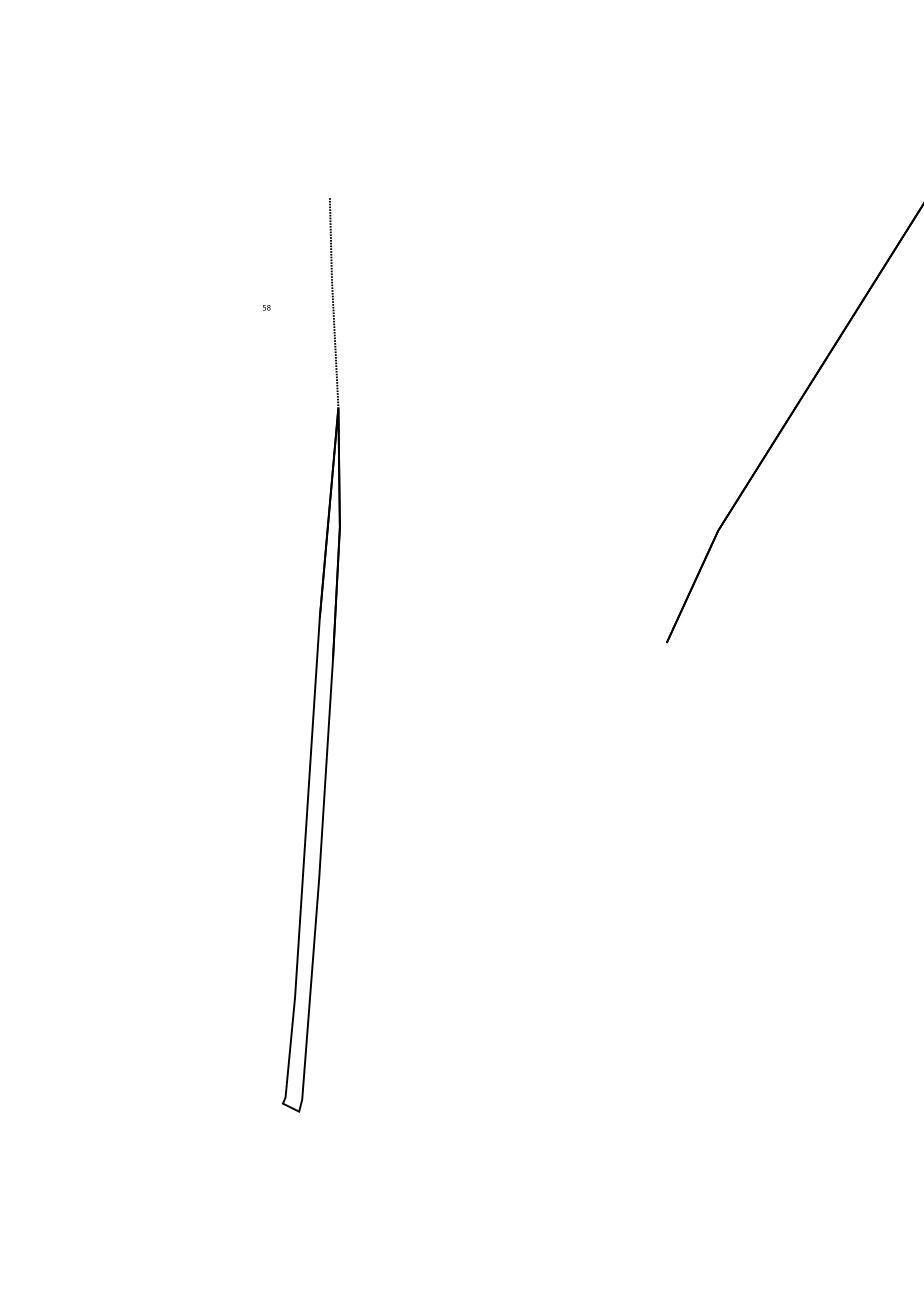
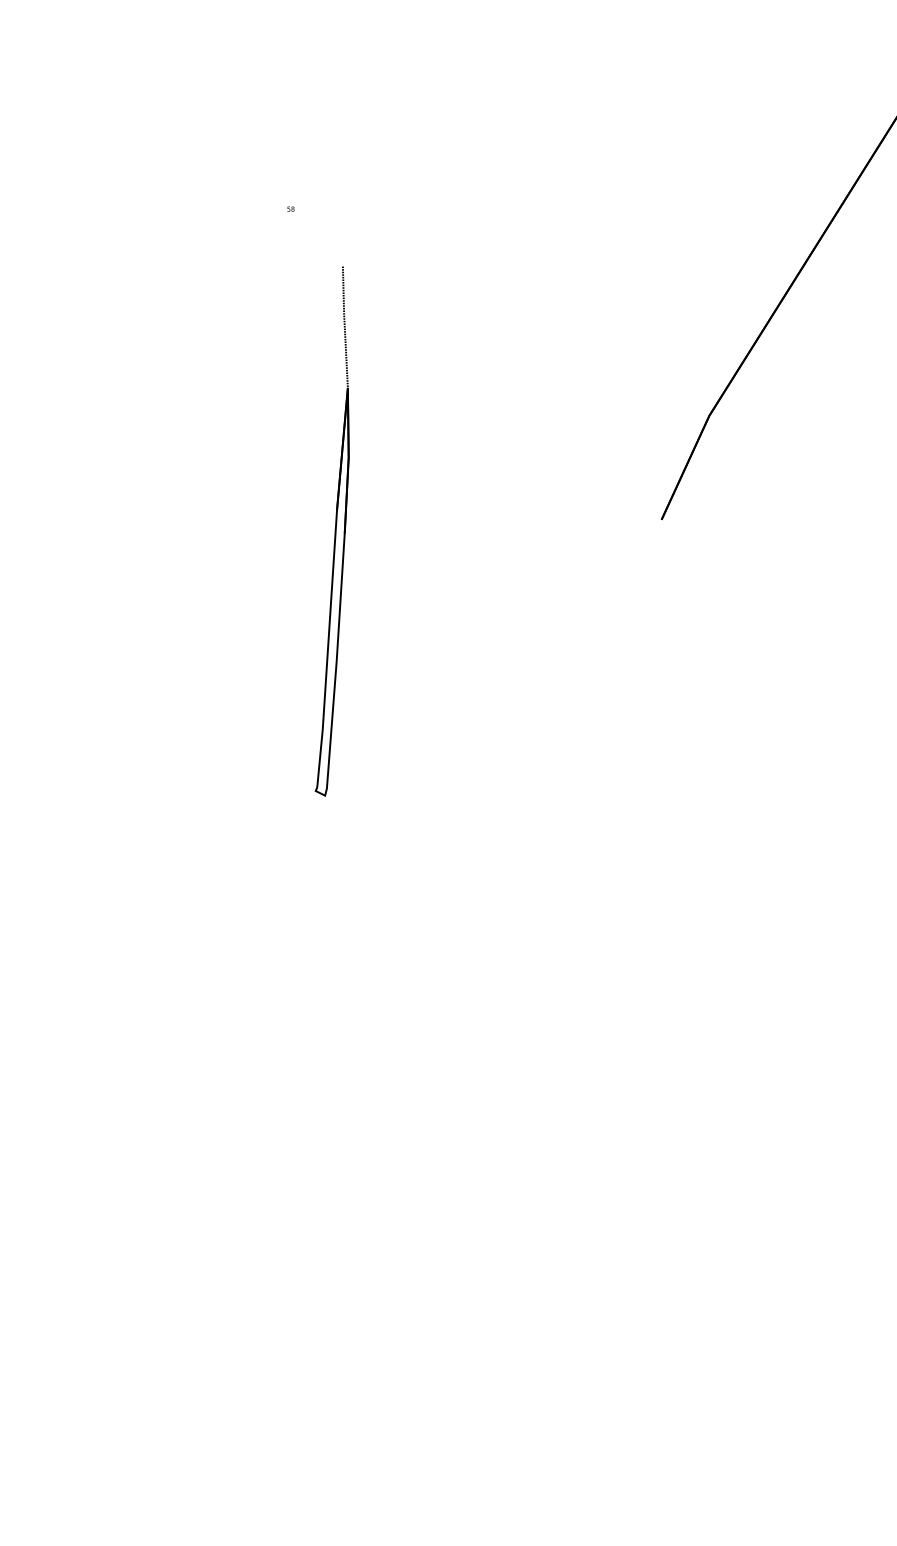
part: (310, 655) -> (331, 531), size x0.62

